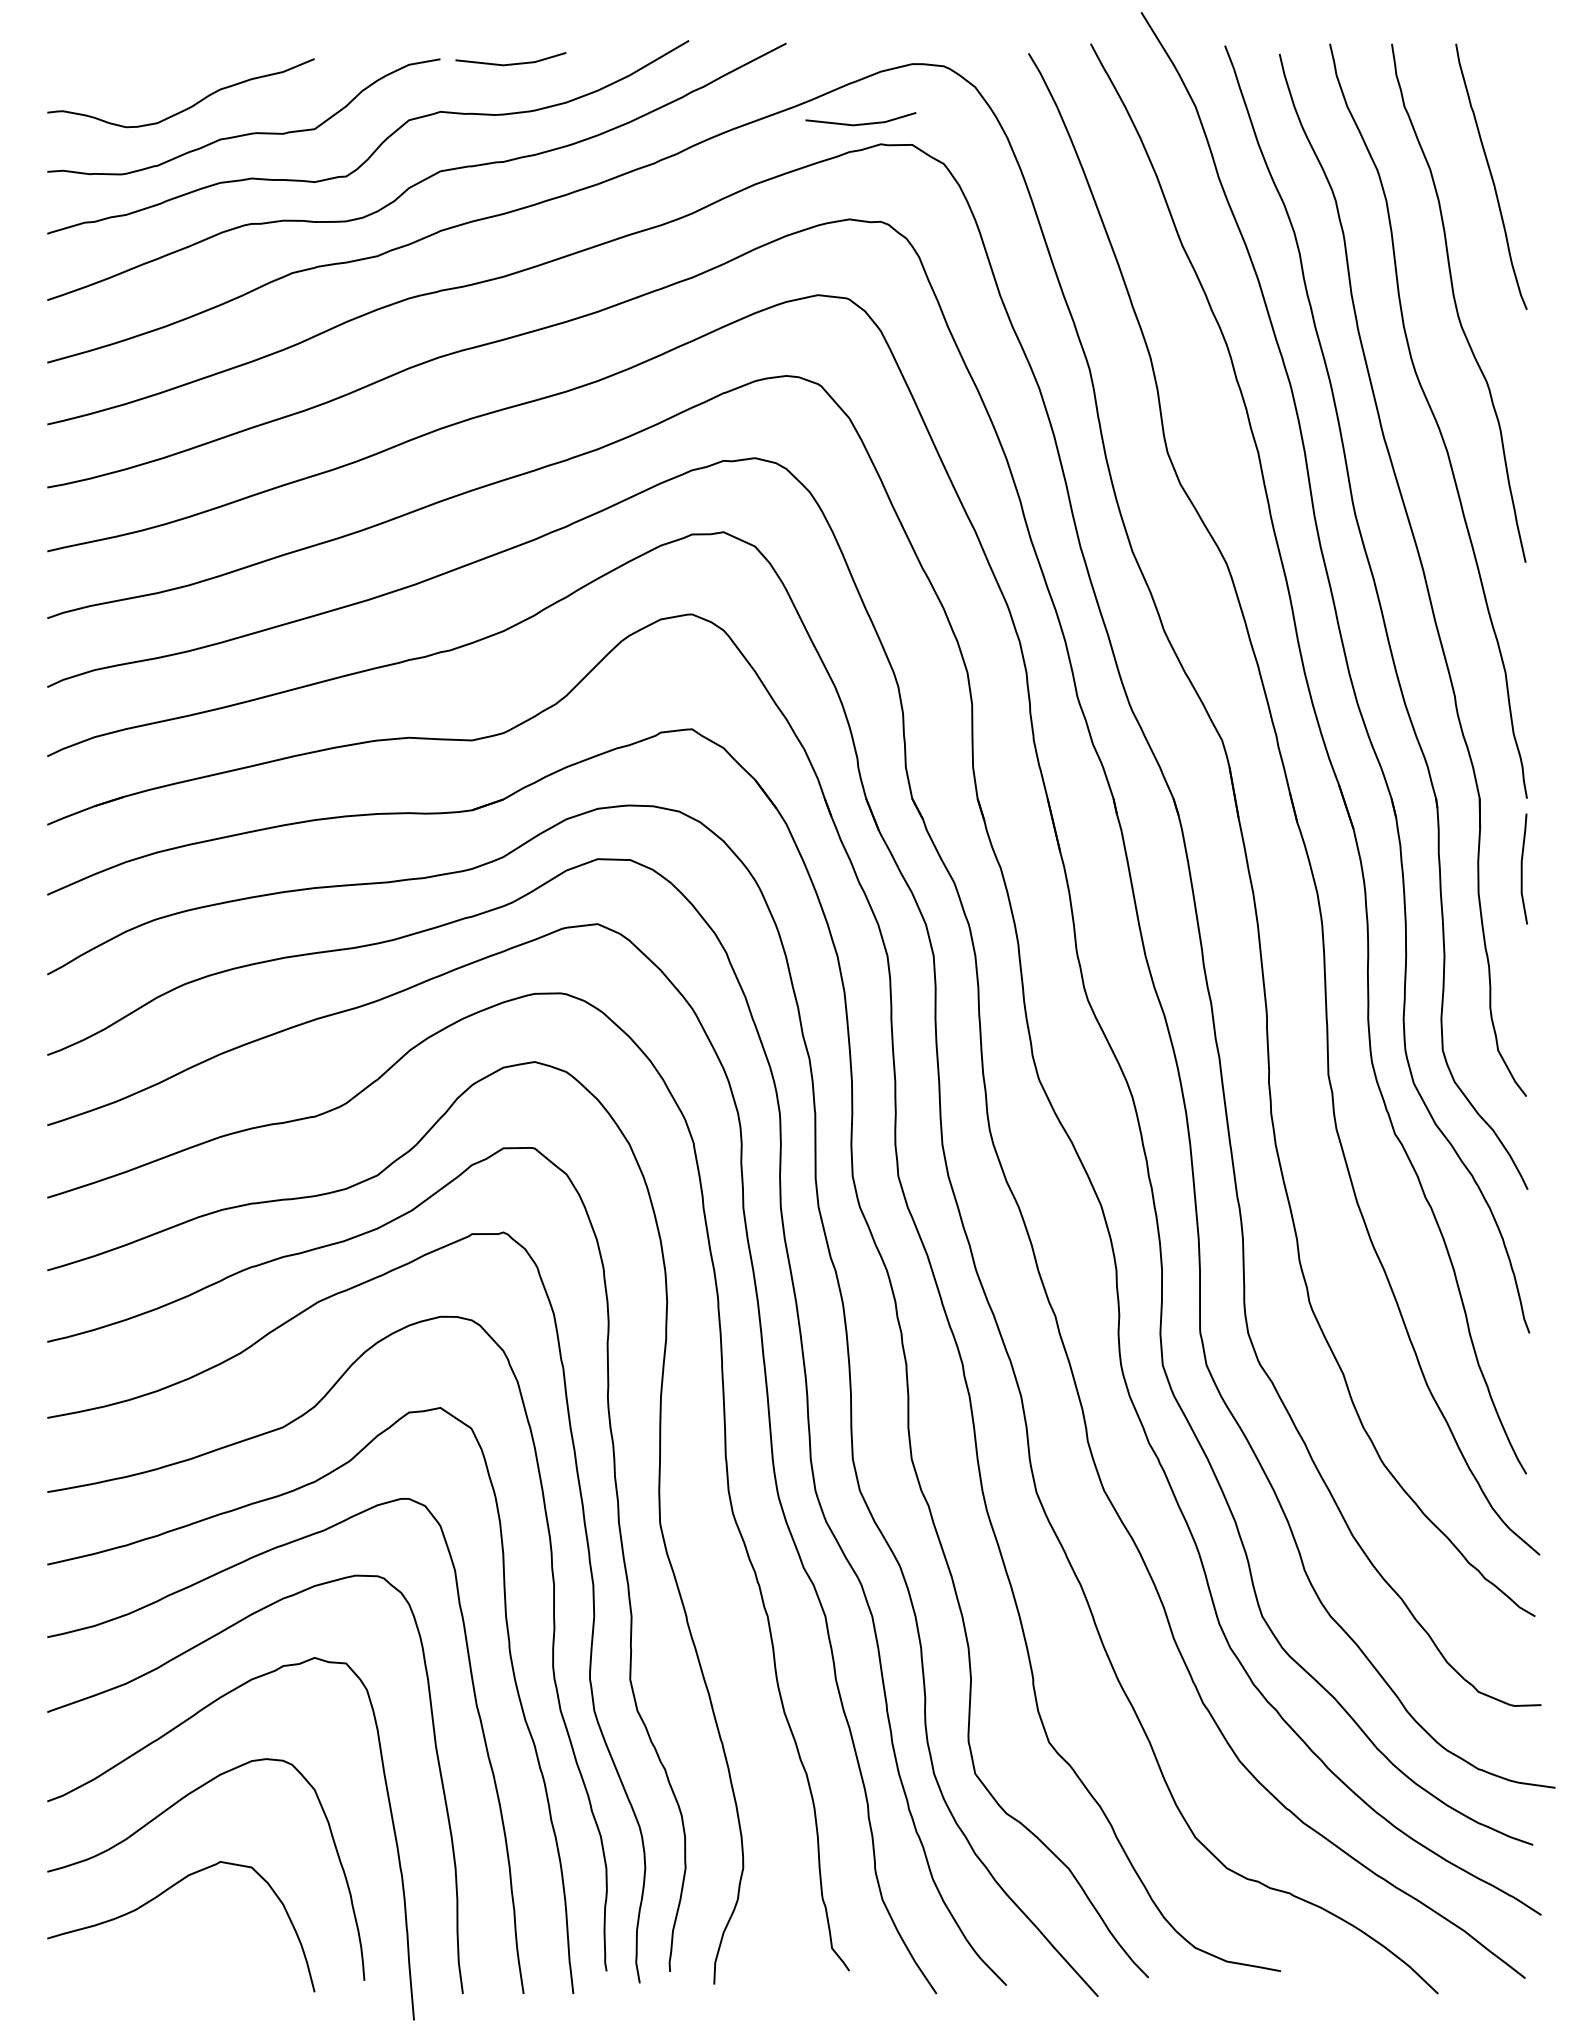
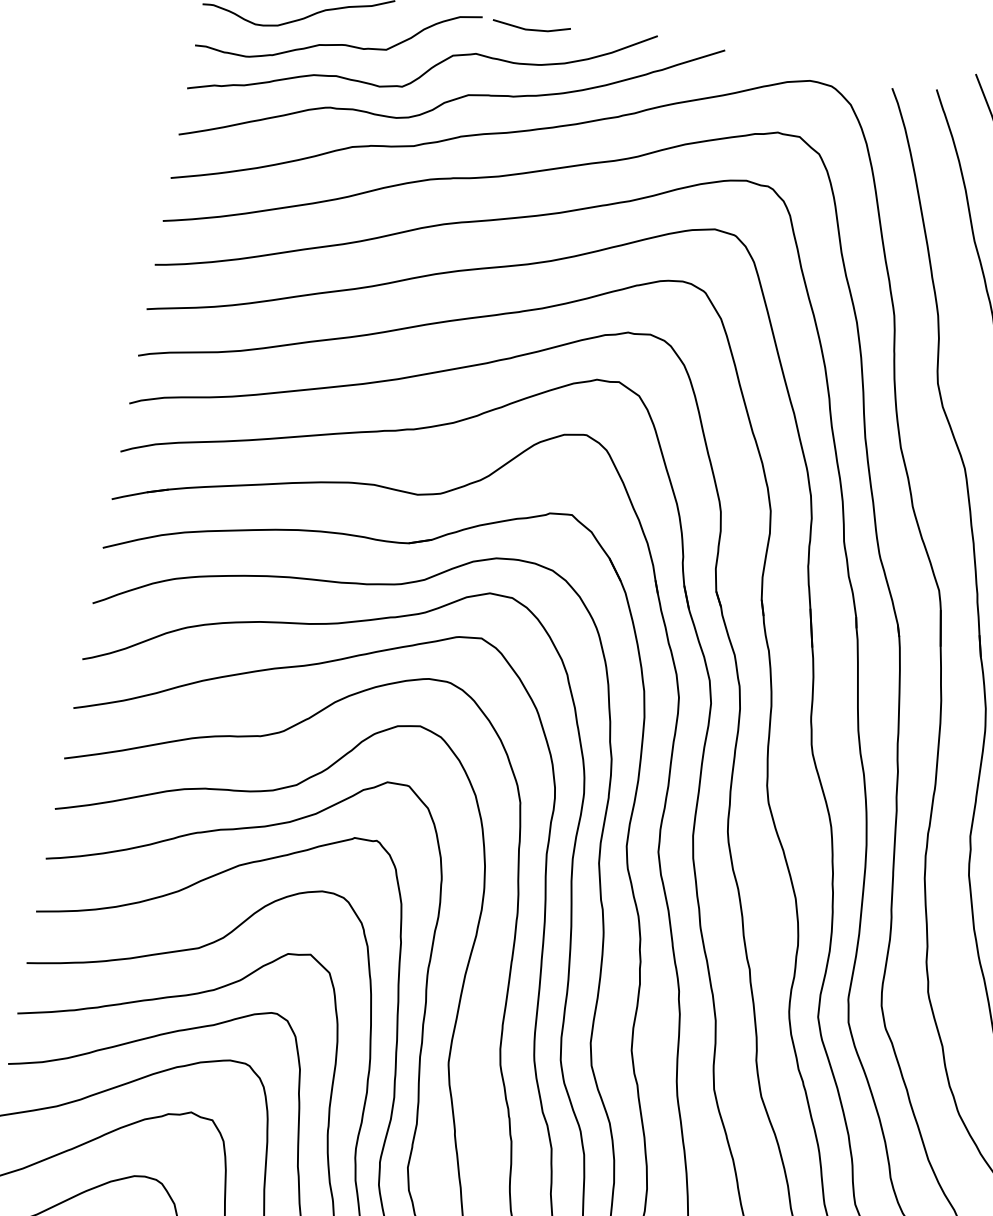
line: (860, 123) -> (766, 115), removed

